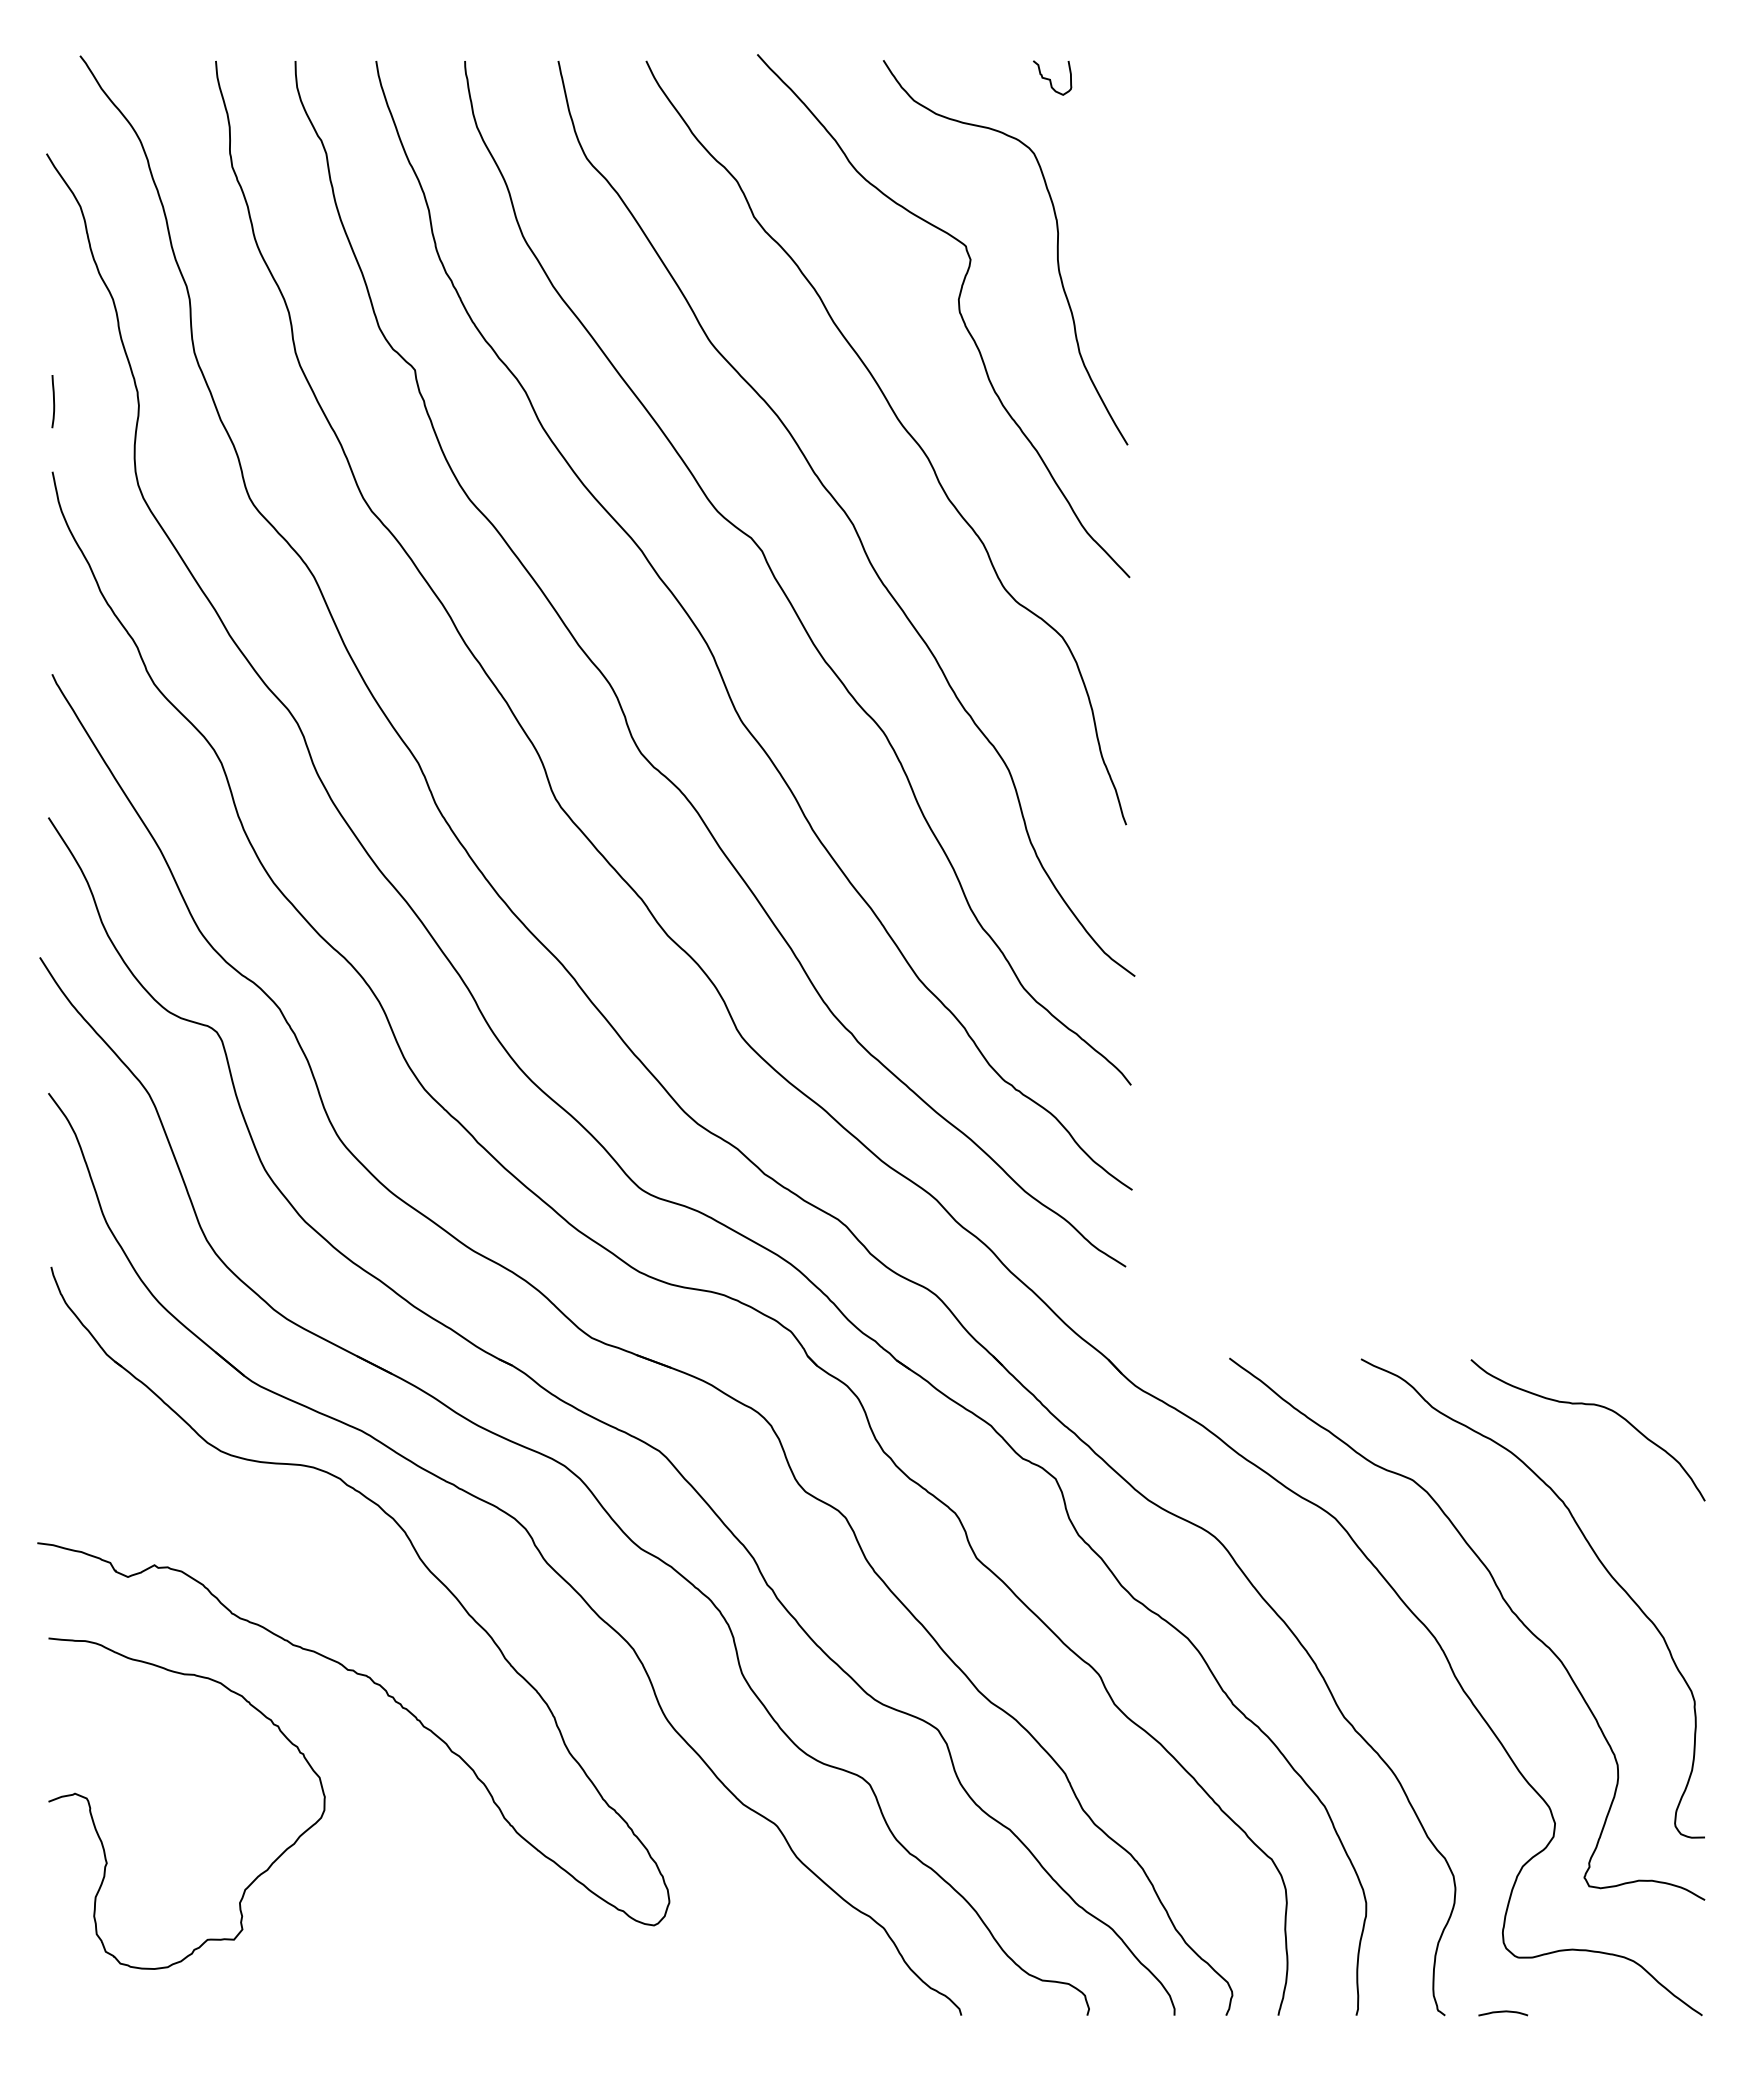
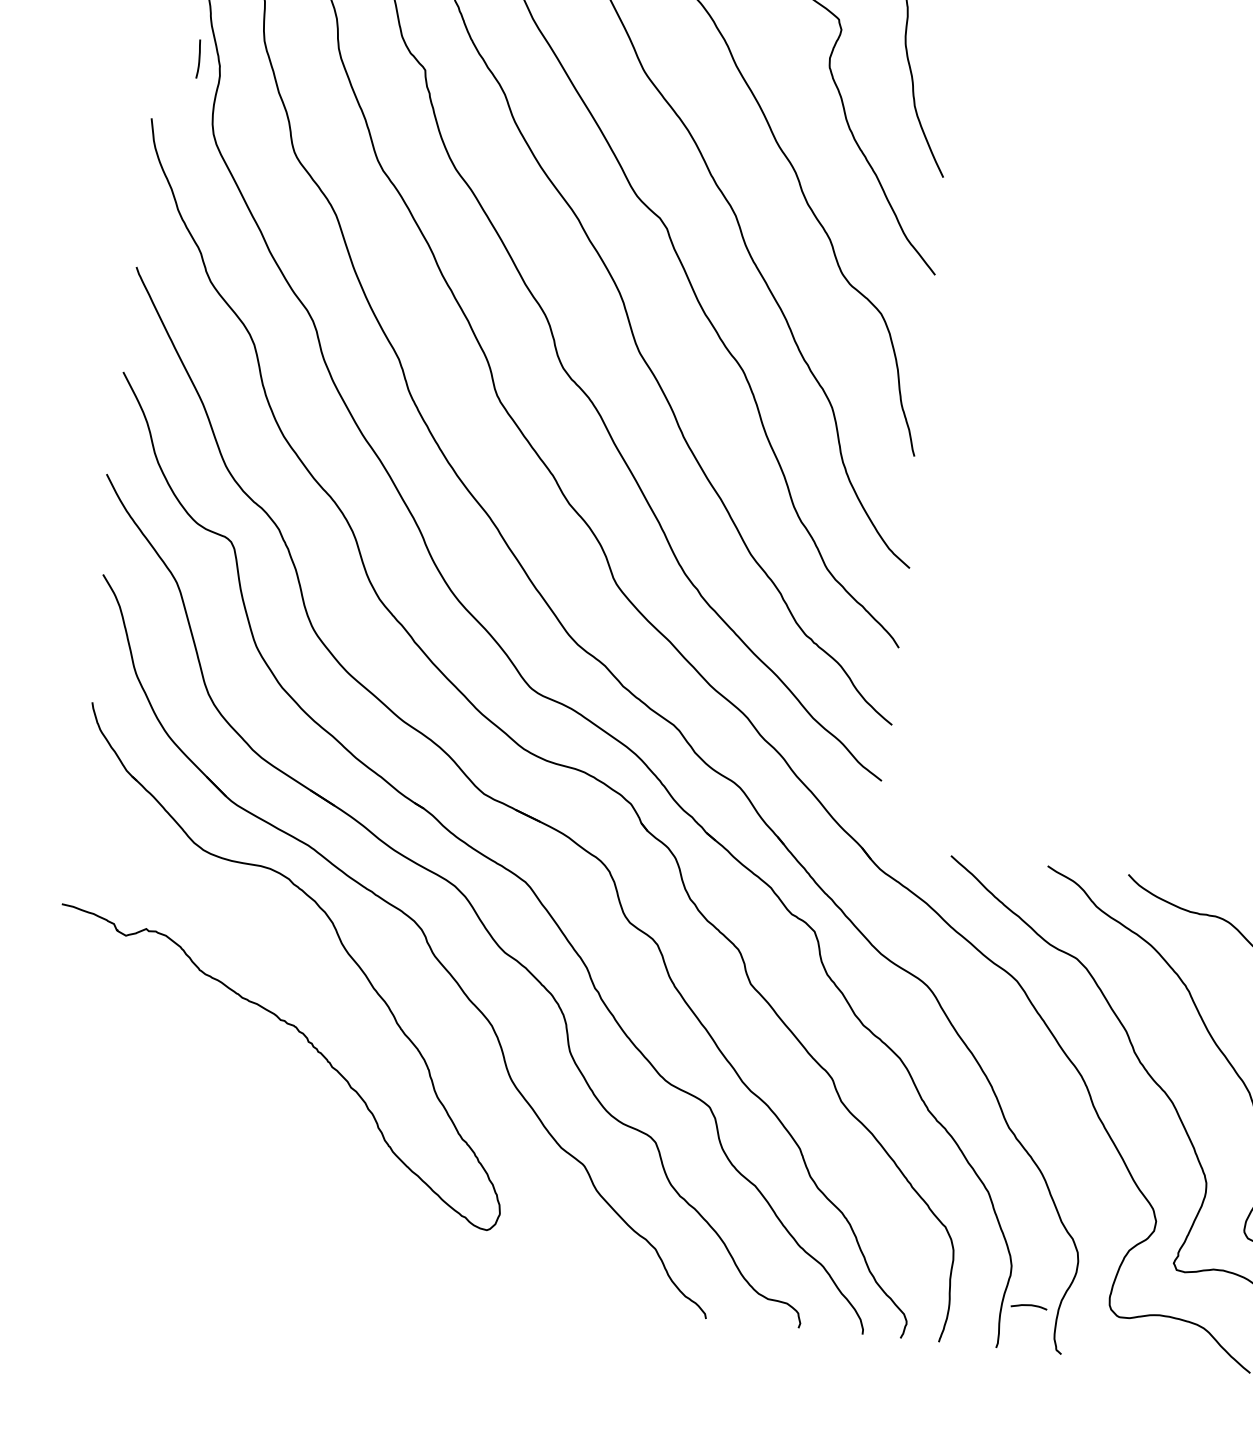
curve: (53, 401) -> (199, 59), moved
curve: (102, 1841) -> (87, 1128), removed
curve: (1503, 2012) -> (1029, 1305), moved

